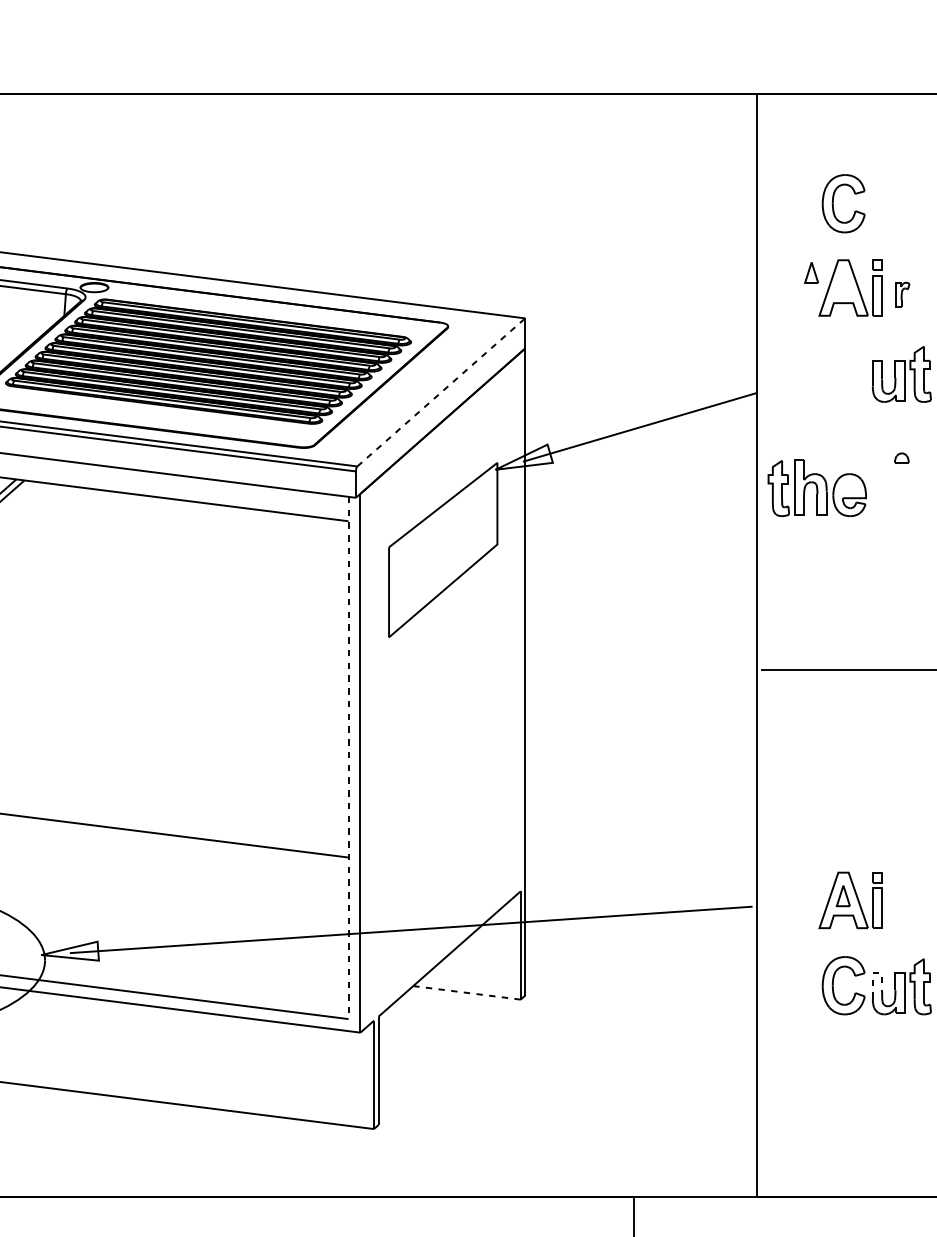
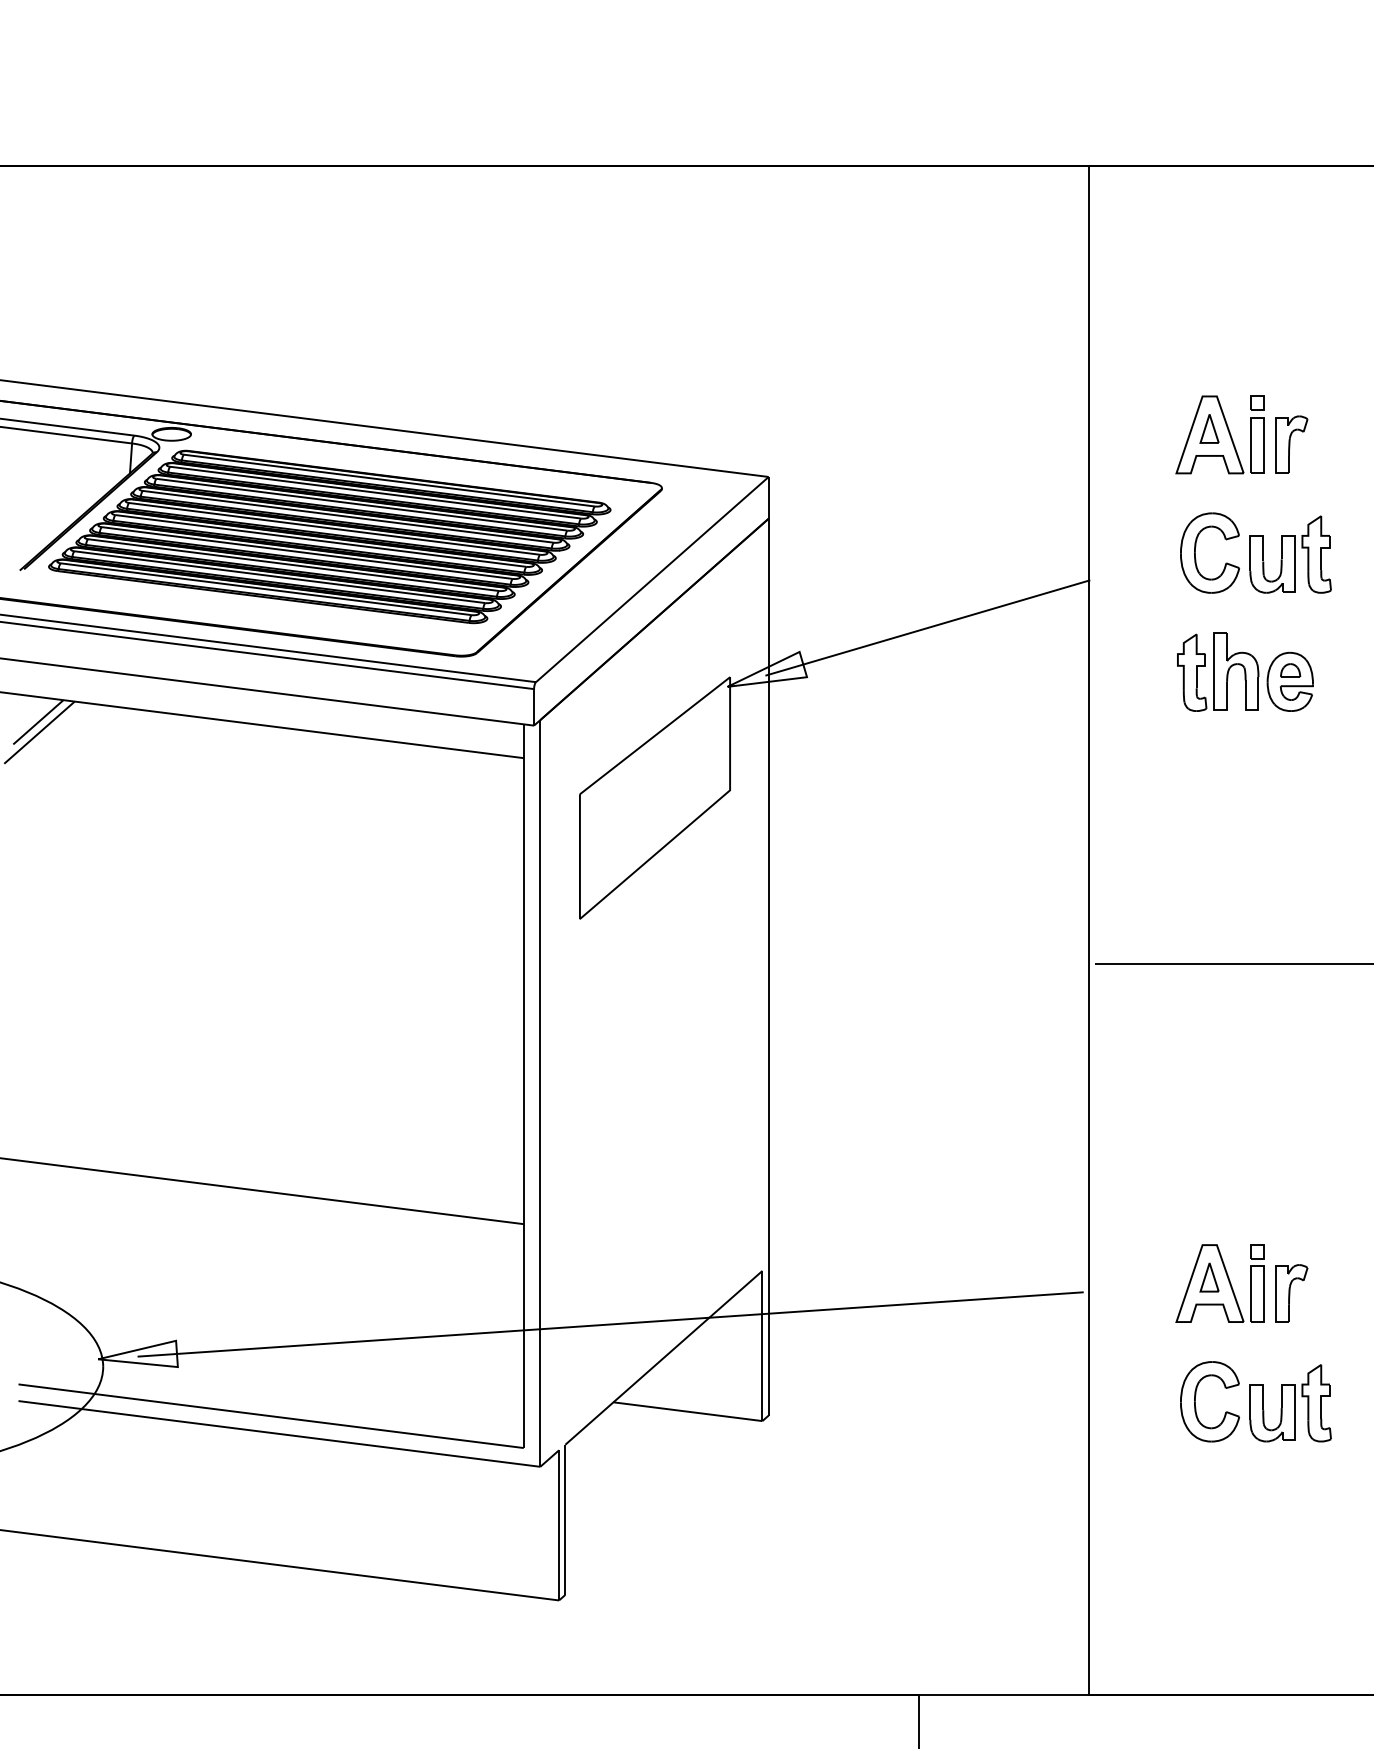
part: (833, 203) -> (1195, 552), moved
part: (811, 272) -> (1209, 428), moved
part: (902, 294) -> (1291, 444), size x1.67
line: (441, 392) -> (652, 579), dashed -> solid
part: (817, 487) -> (1245, 671), moved
line: (348, 758) -> (523, 1086), dashed -> solid
part: (902, 907) -> (1291, 1293), added
line: (874, 973) -> (1252, 1384), dashed -> solid
line: (466, 992) -> (687, 1411), dashed -> solid

